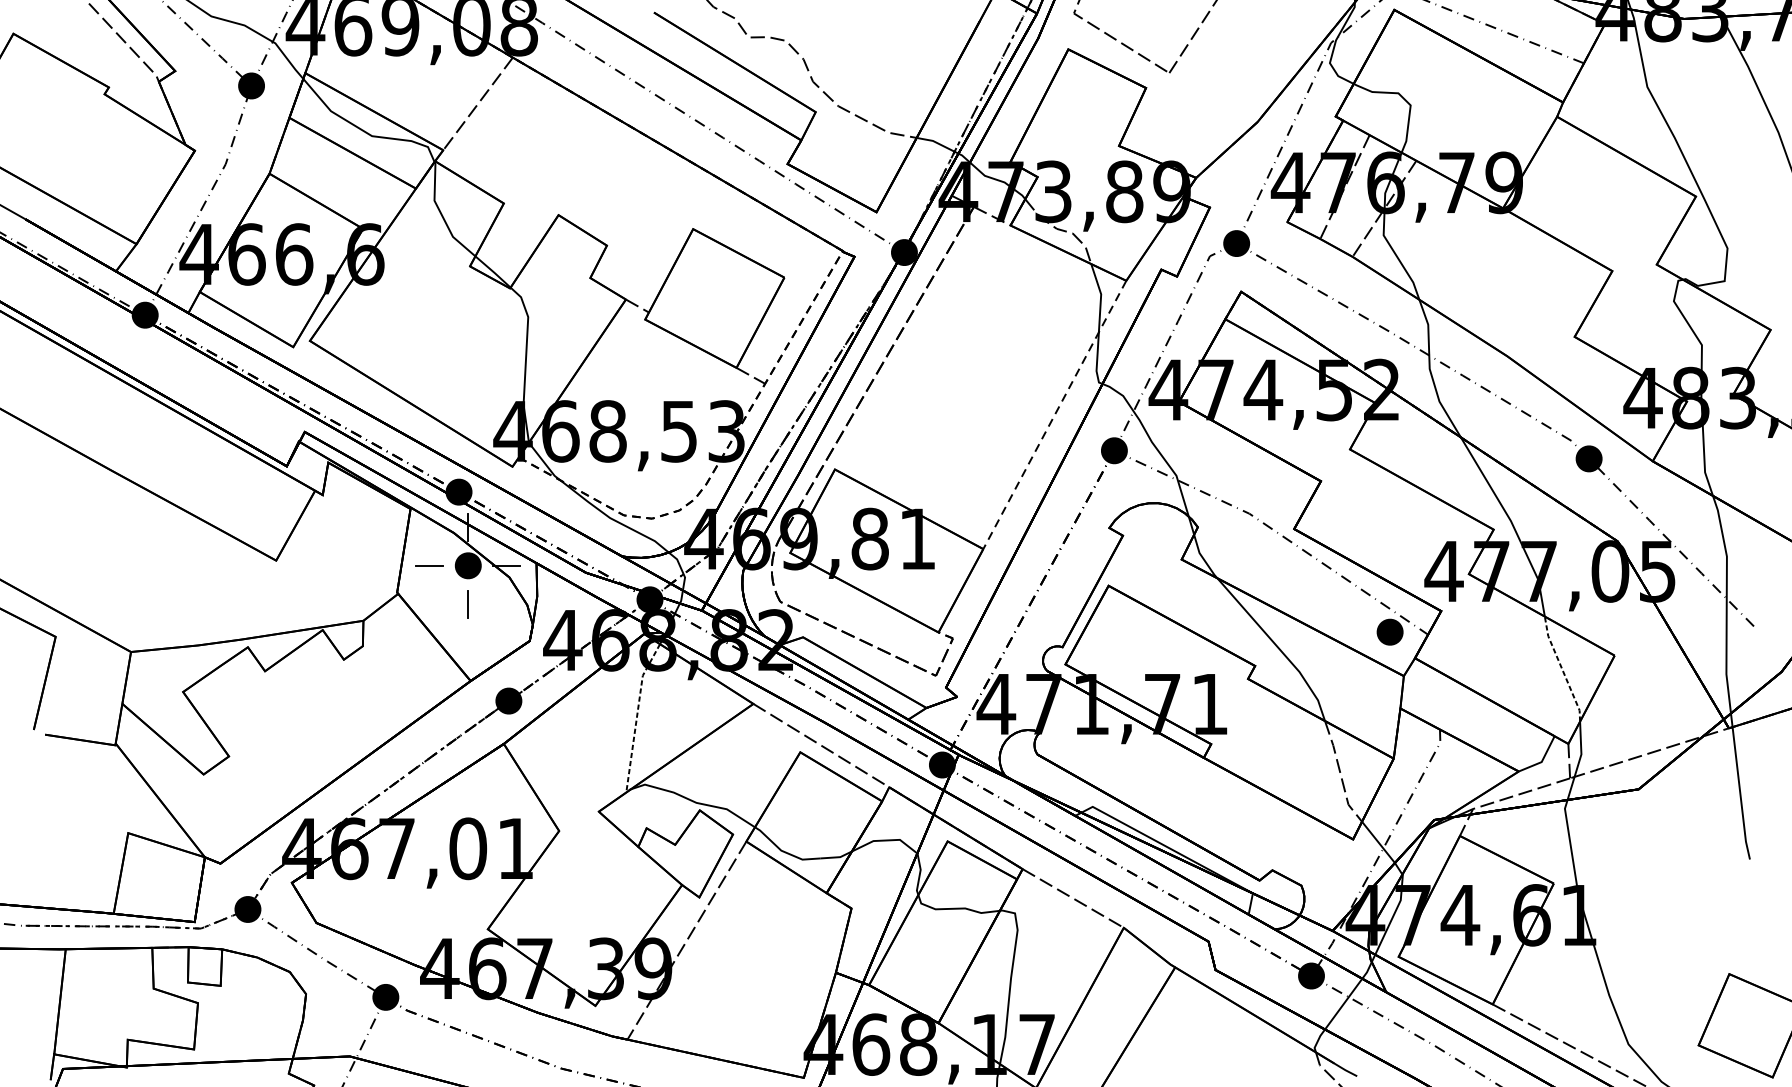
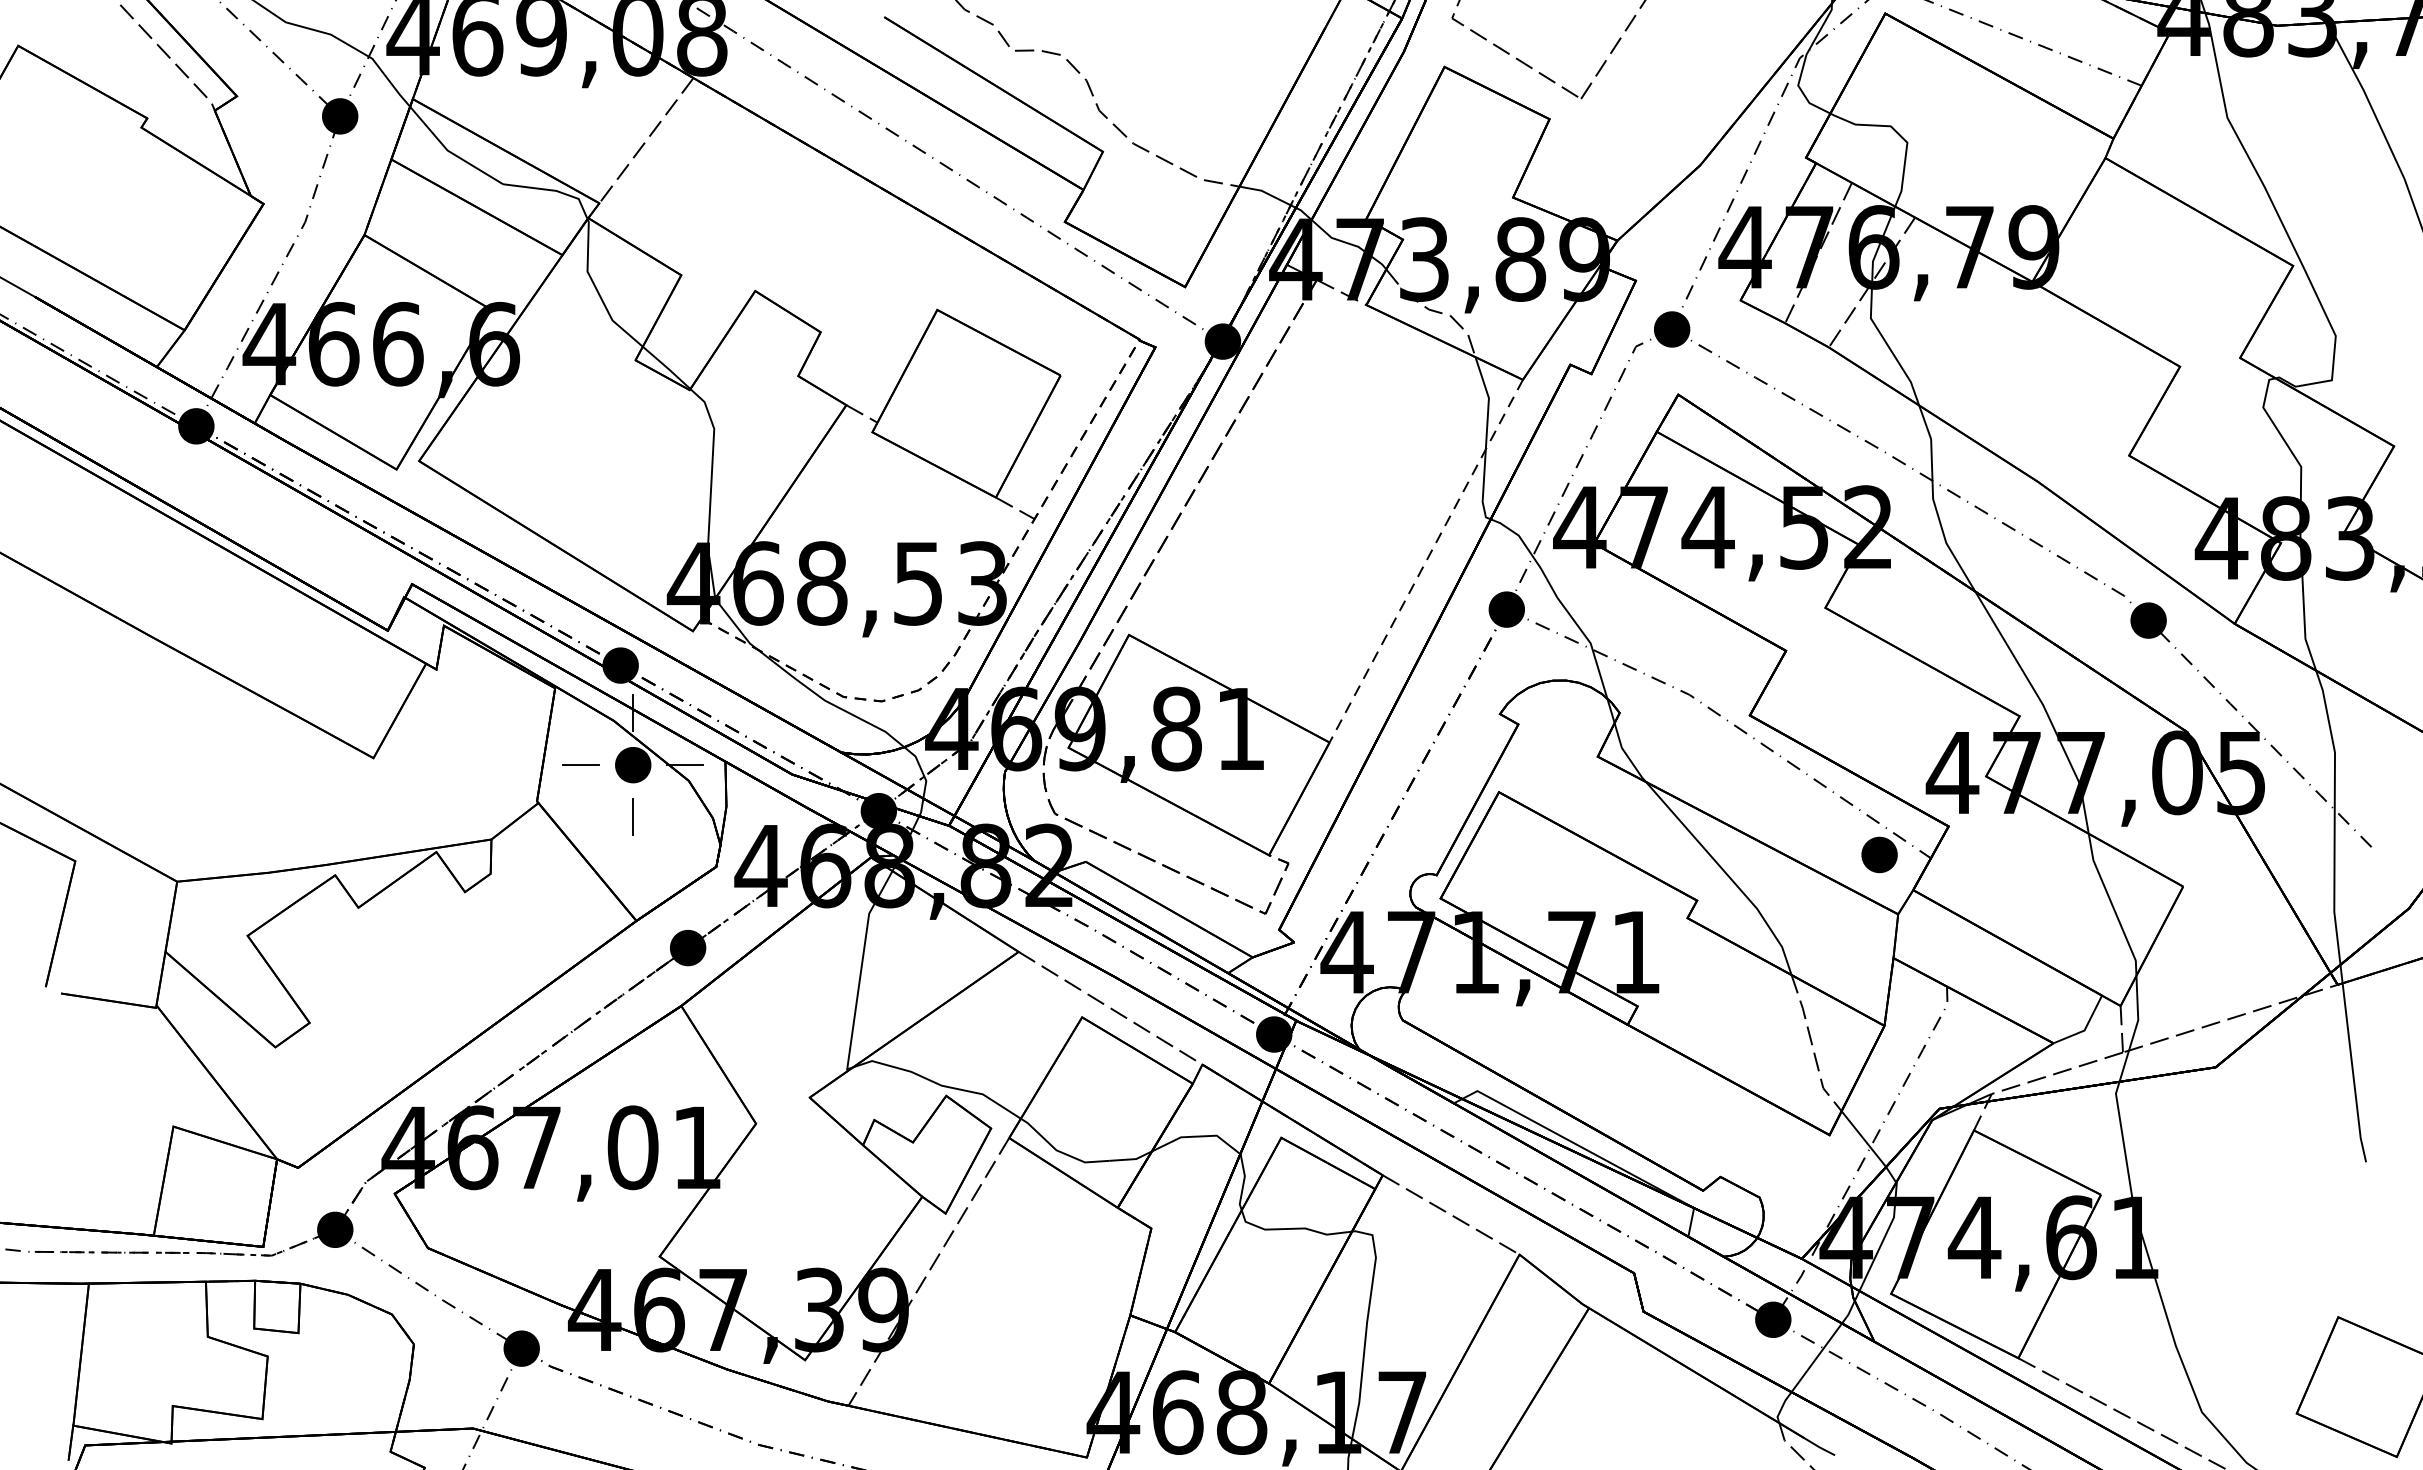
line: (1562, 669) -> (2112, 905), dashed -> solid
line: (637, 717) -> (861, 970), dashed -> solid

